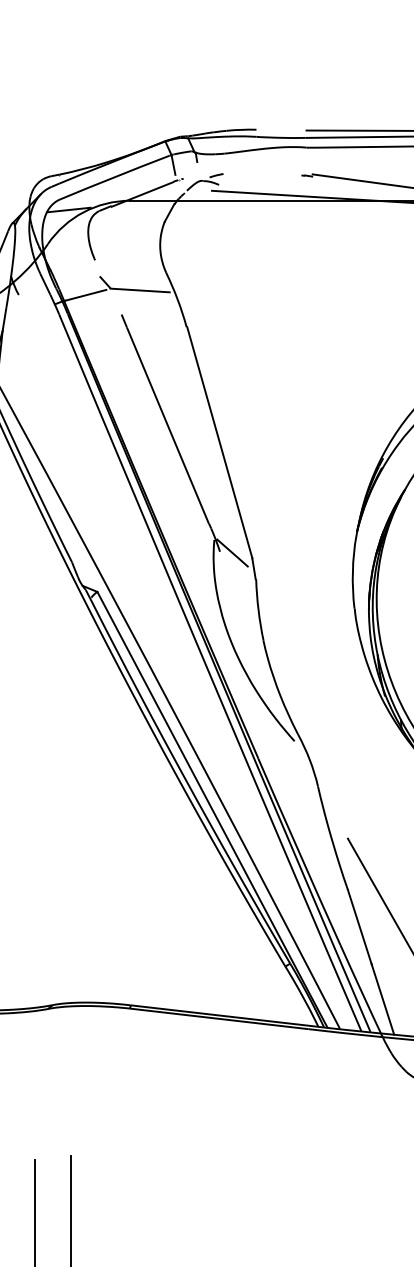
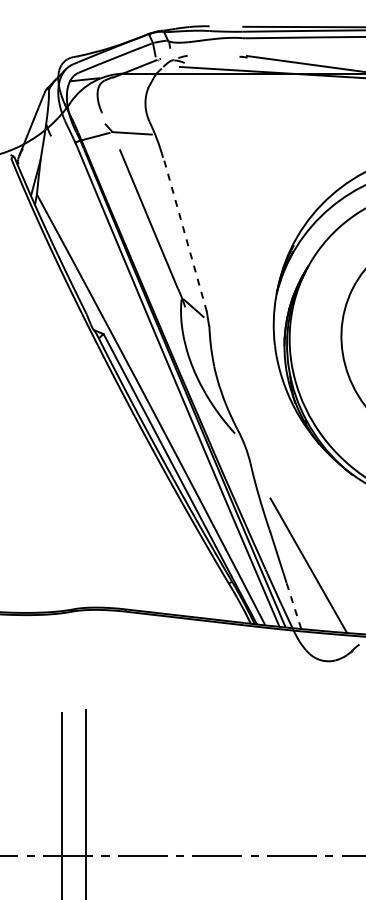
line: (220, 442) -> (185, 234), solid -> dashed
line: (382, 999) -> (293, 605), solid -> dashed

